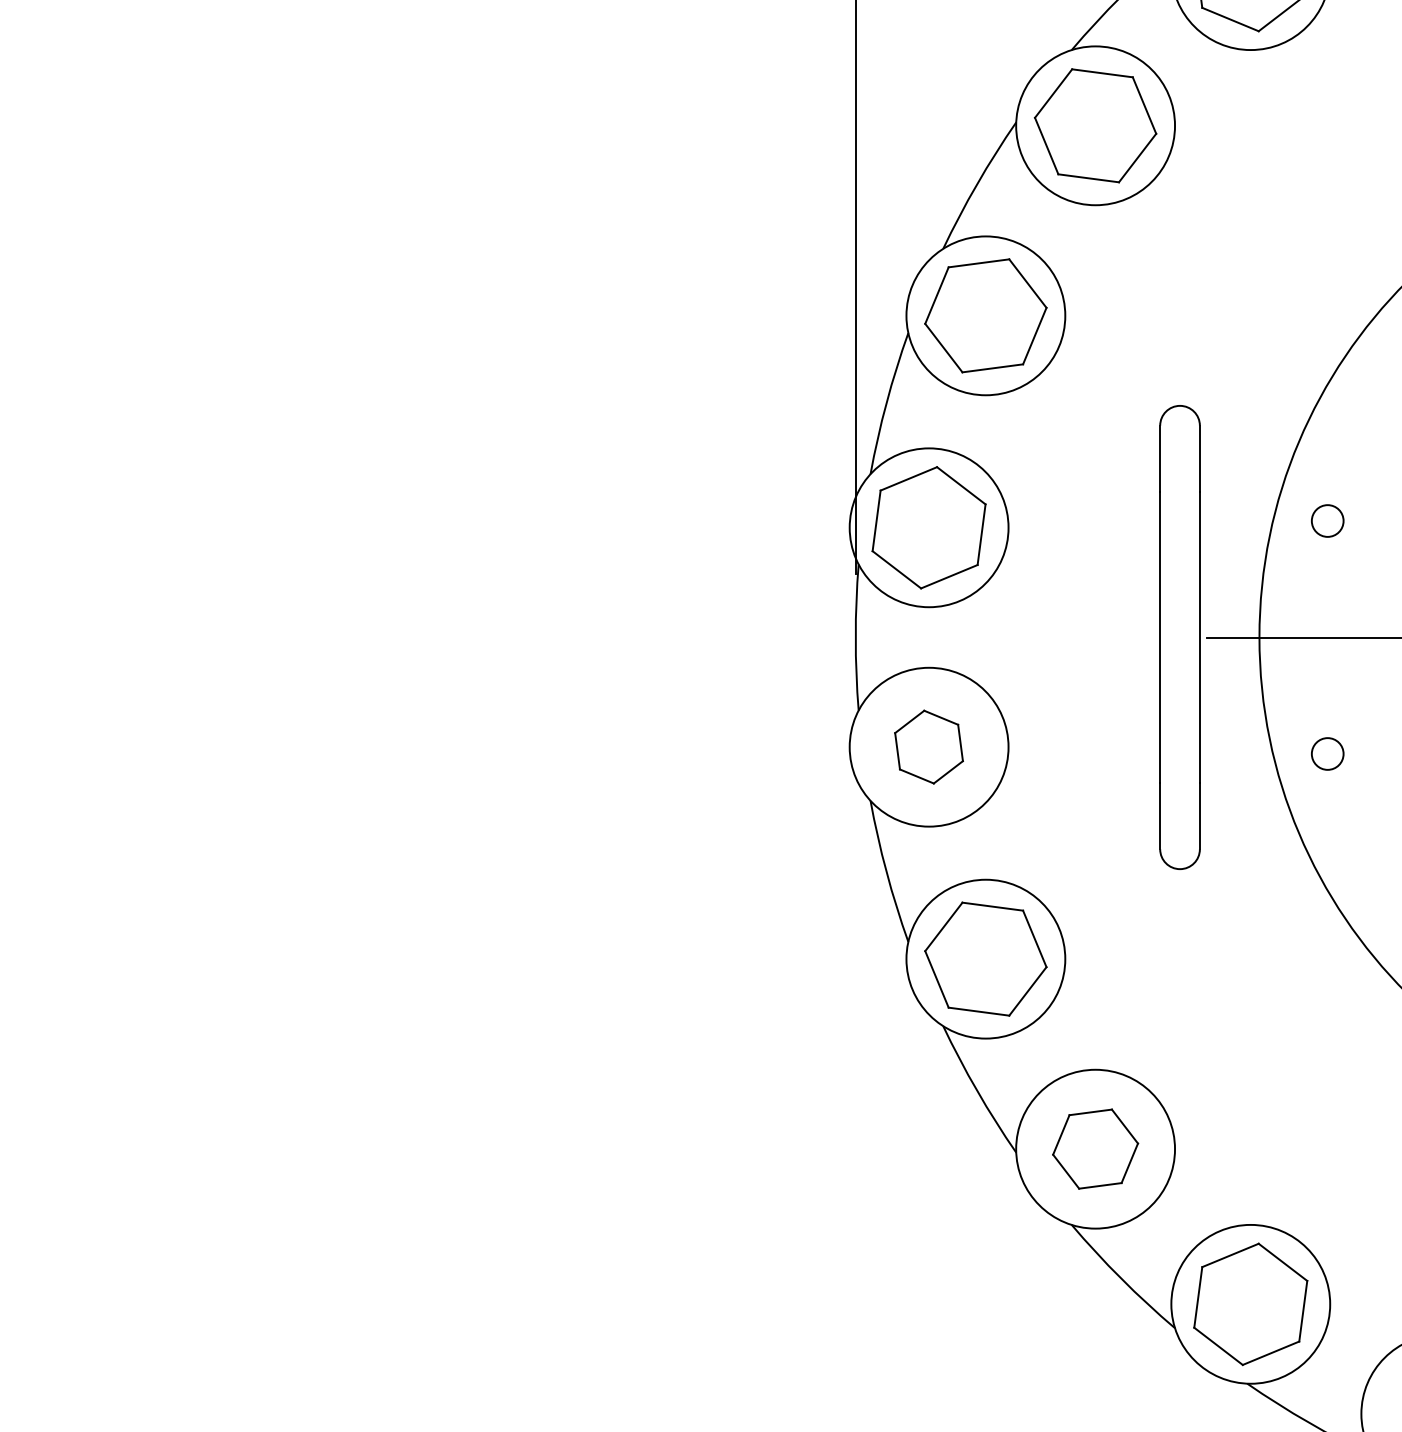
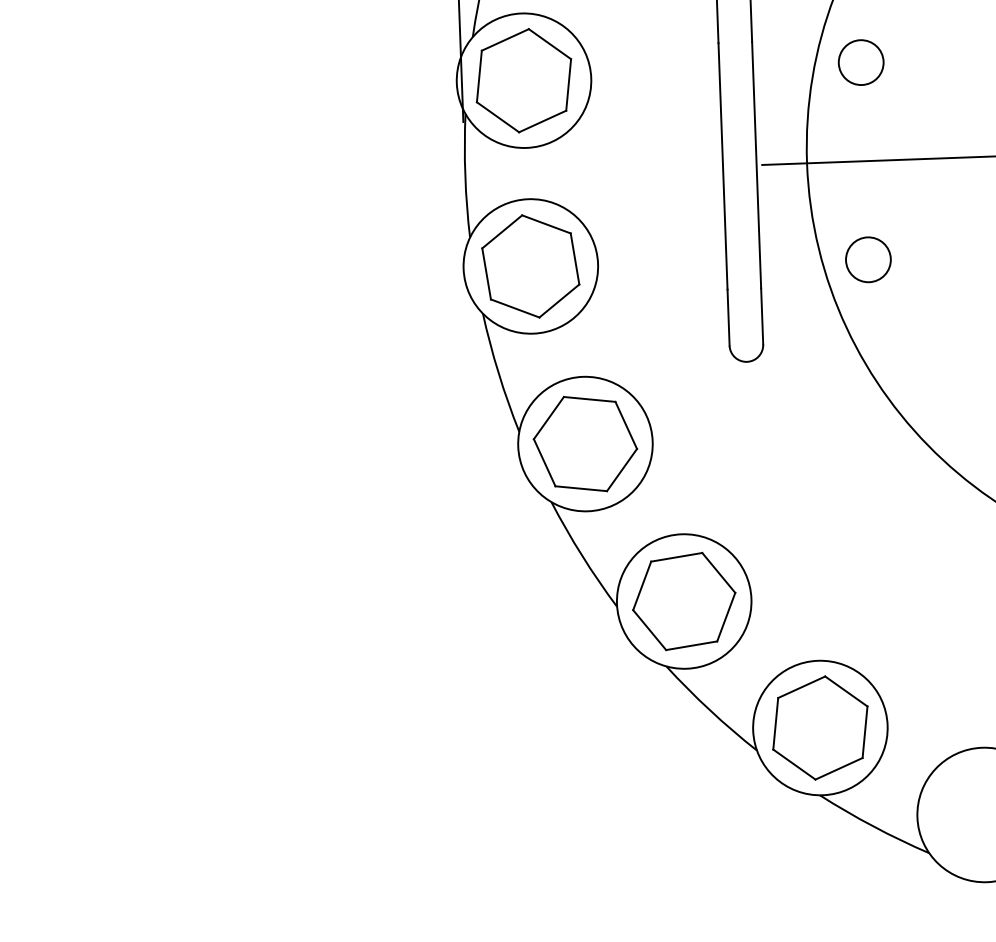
circle: (1327, 520) -> (861, 62), size x1.67
part: (928, 746) -> (530, 265), size x1.67
circle: (1327, 753) -> (868, 259), size x1.67
part: (1095, 1148) -> (684, 600), size x1.43

